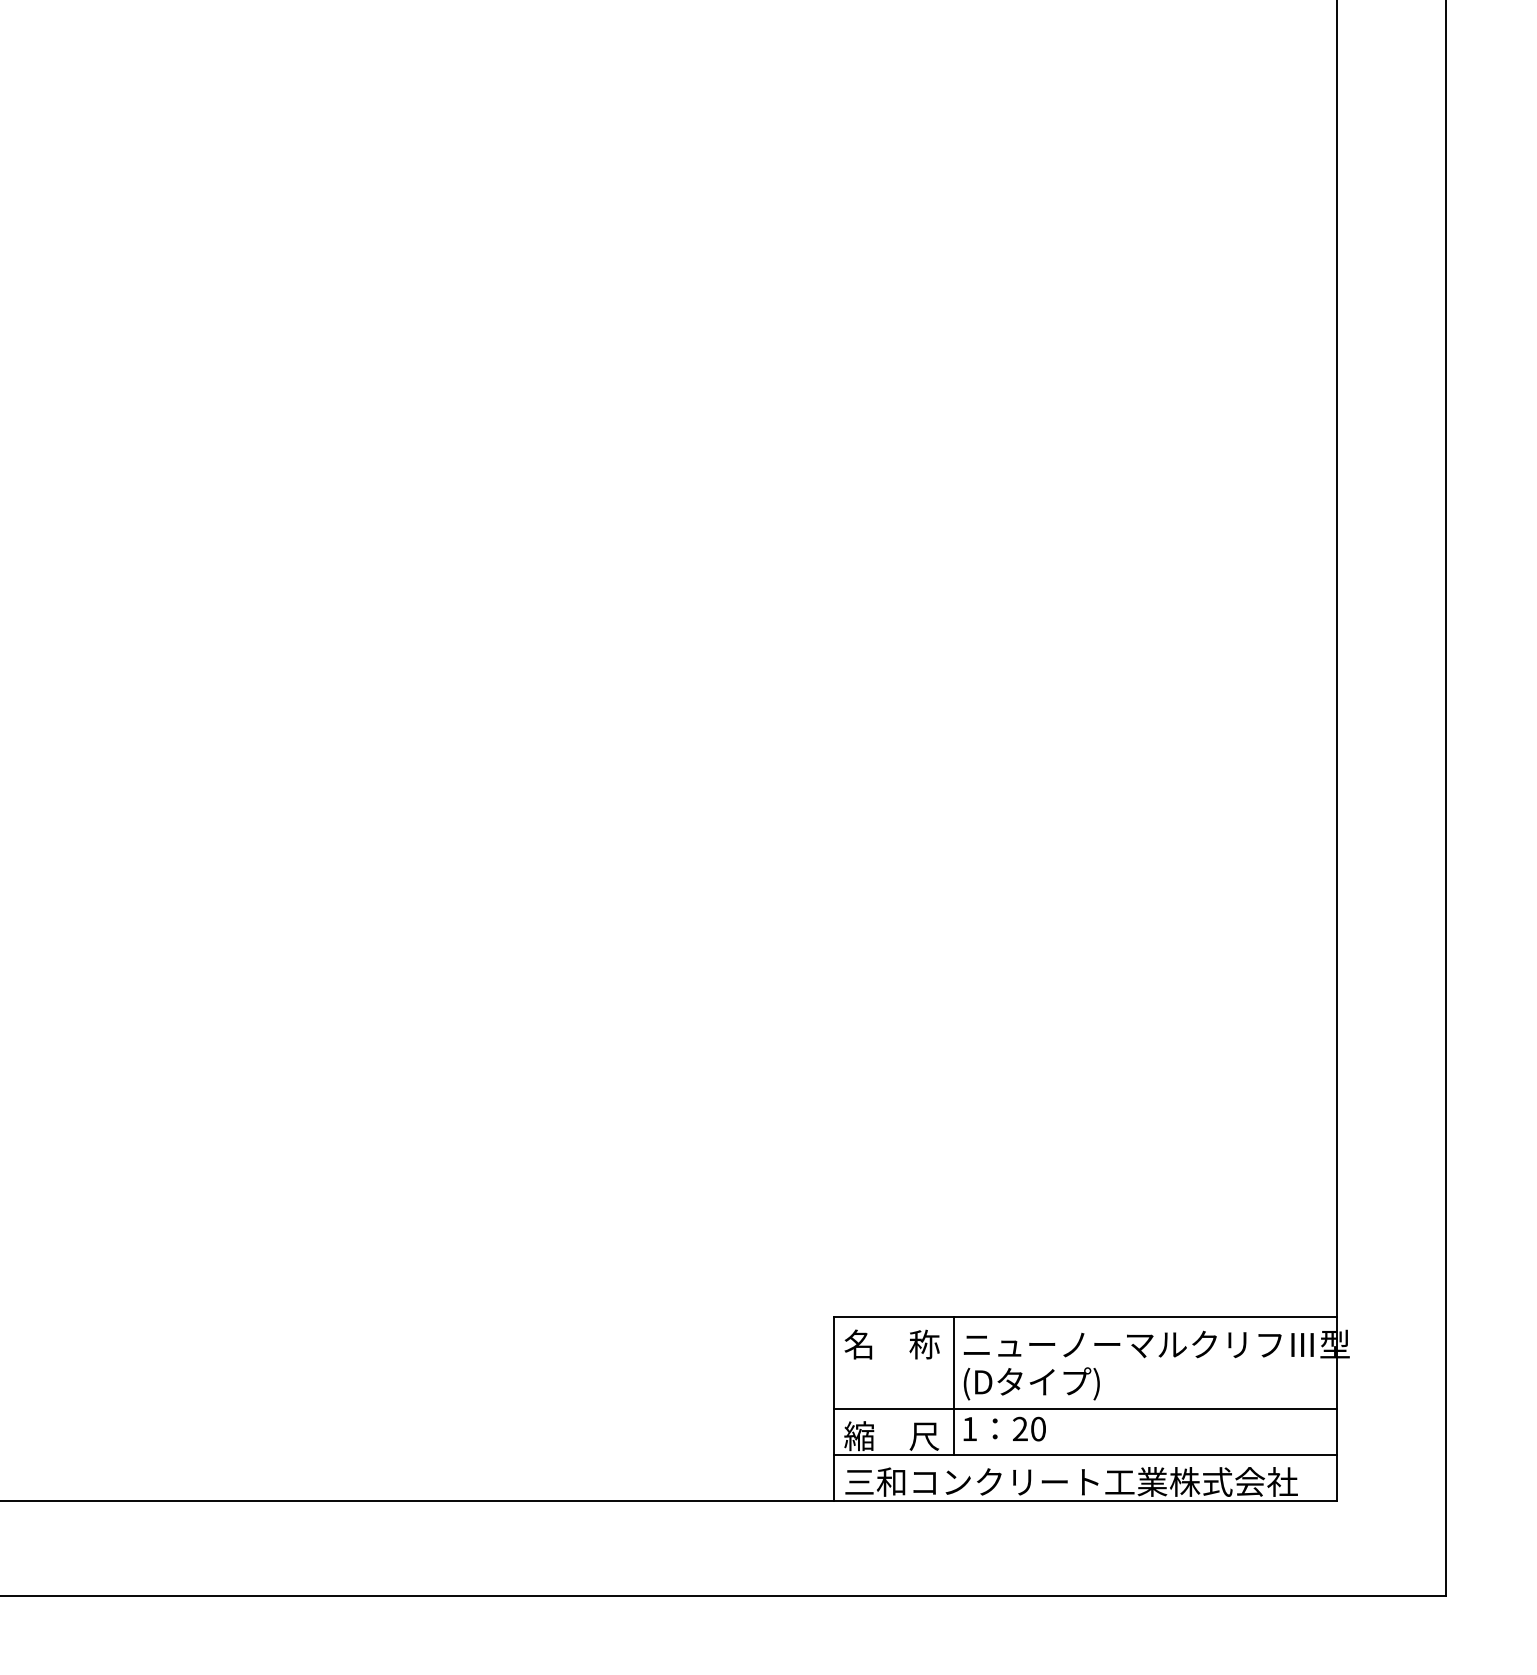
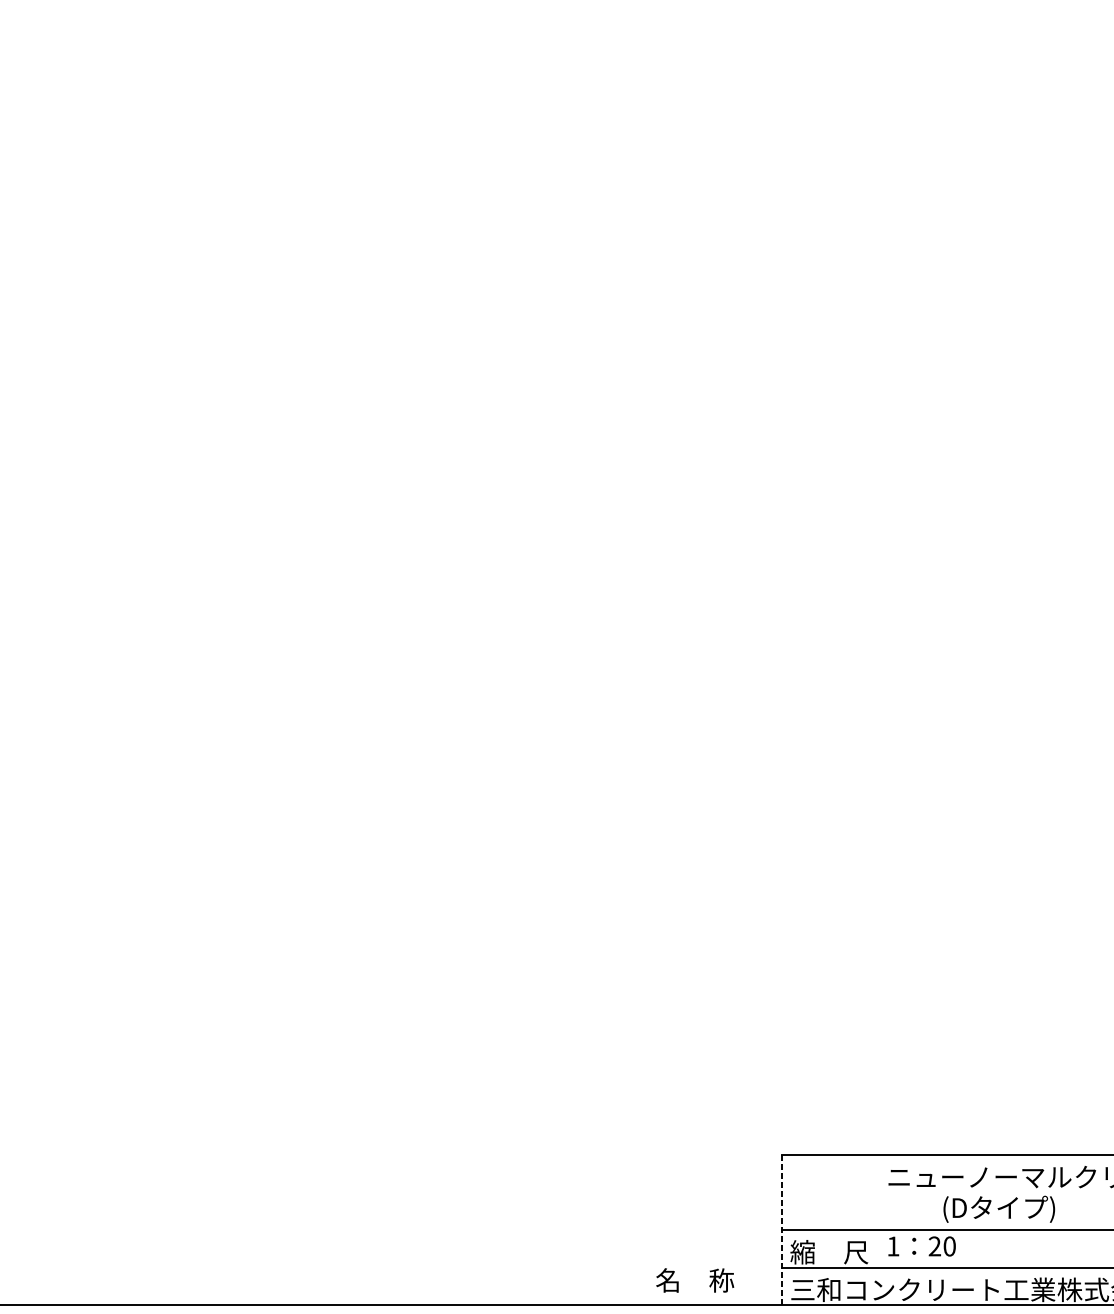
text: (891, 1344) -> (694, 1280), moved
text: (1031, 1383) -> (999, 1209), moved
line: (953, 1385) -> (880, 1210), removed
line: (834, 1409) -> (782, 1230), solid -> dashed

